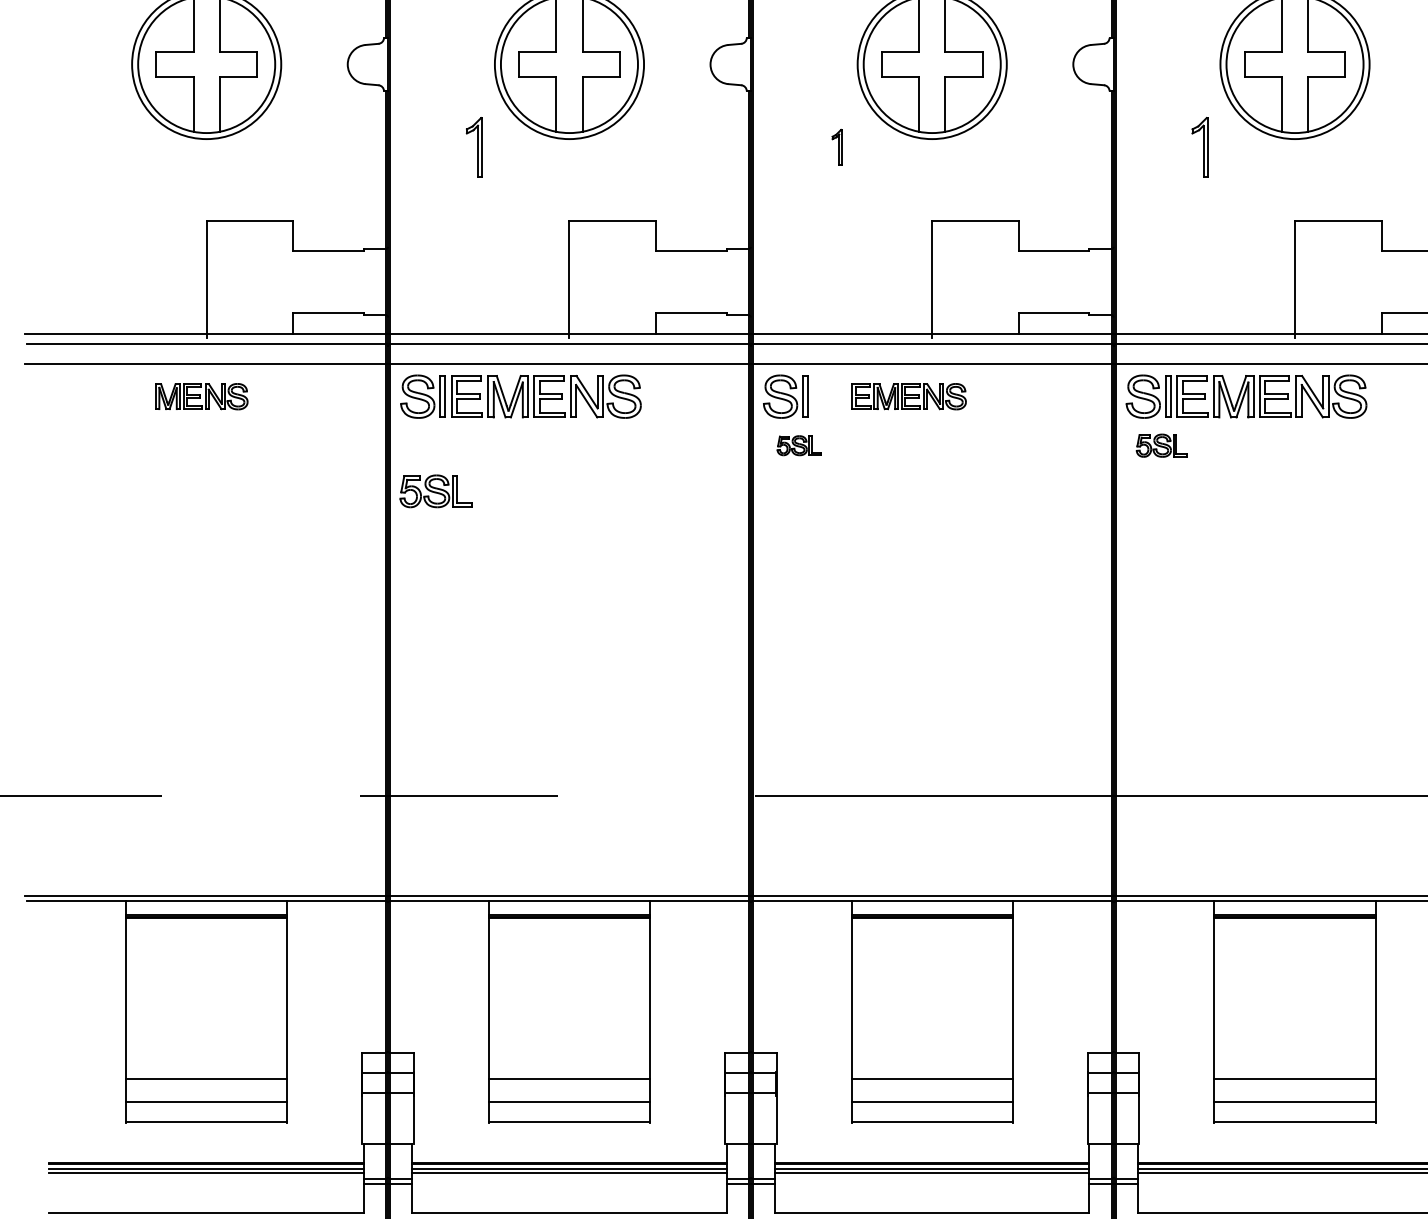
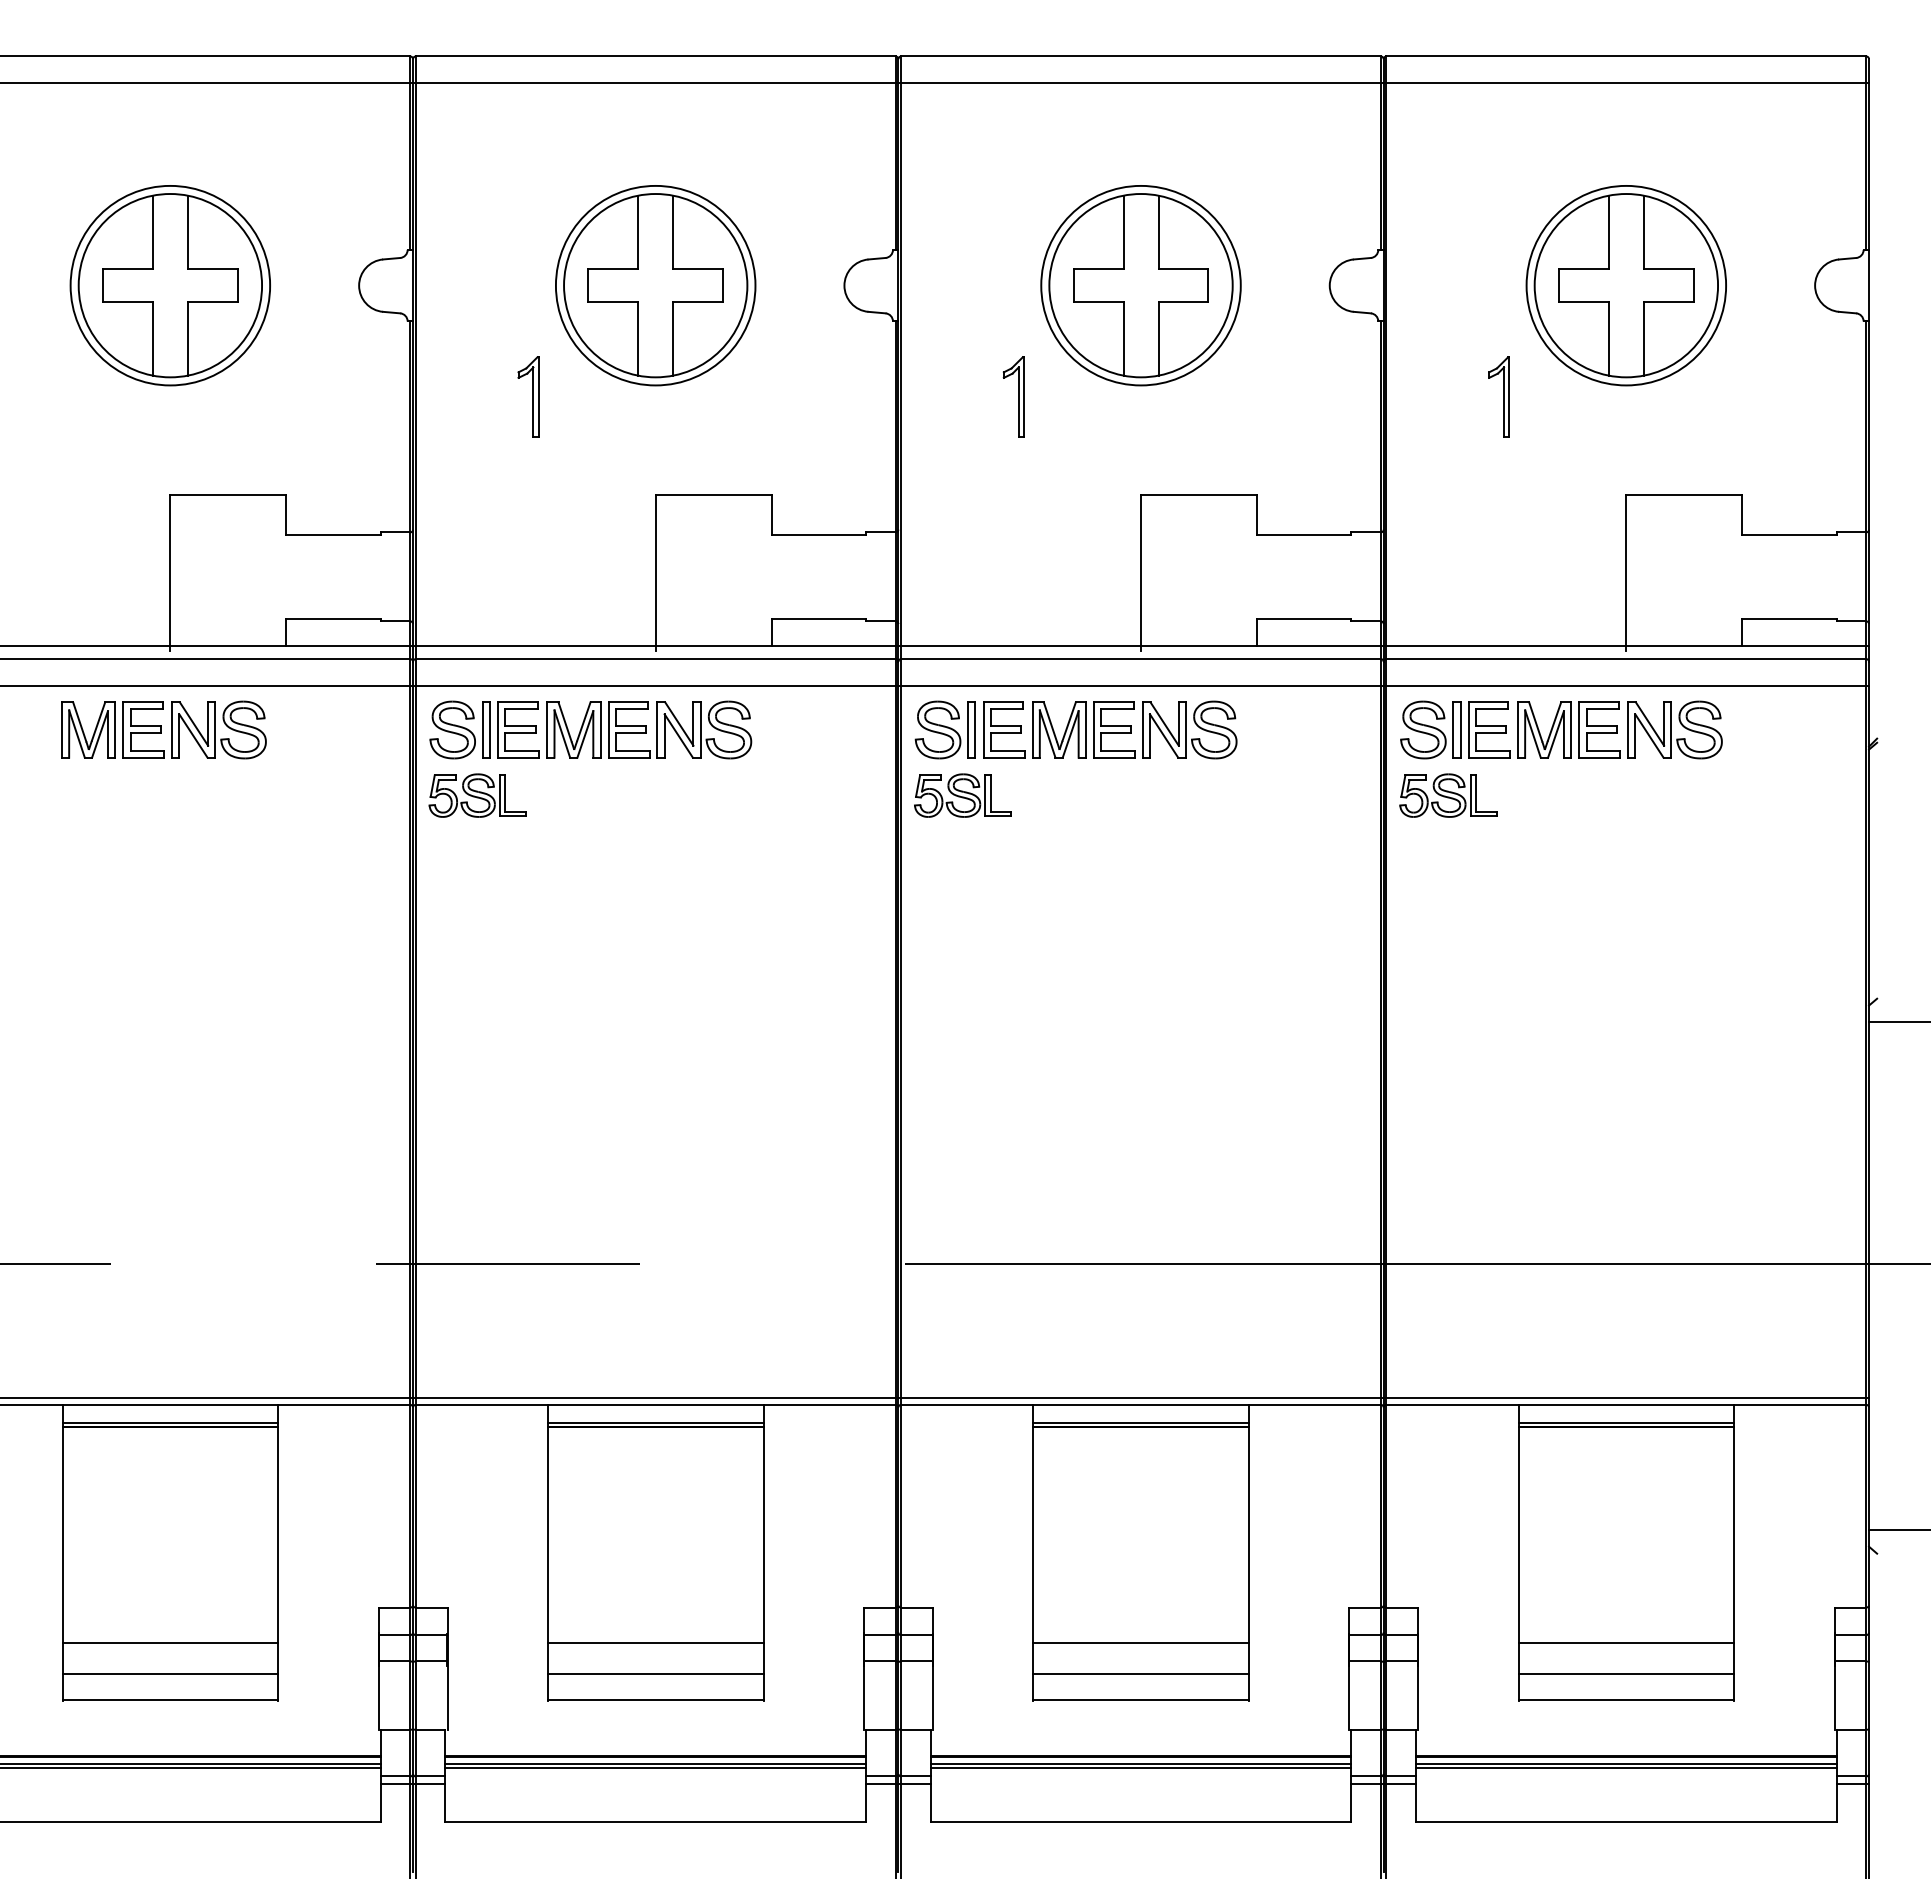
part: (836, 147) -> (1013, 396), size x1.67
part: (201, 396) -> (163, 729), size x1.67
part: (909, 396) -> (1110, 729), size x1.67
part: (798, 445) -> (962, 795), size x1.67
part: (1162, 445) -> (1448, 795), size x1.43
part: (436, 491) -> (477, 795), moved

